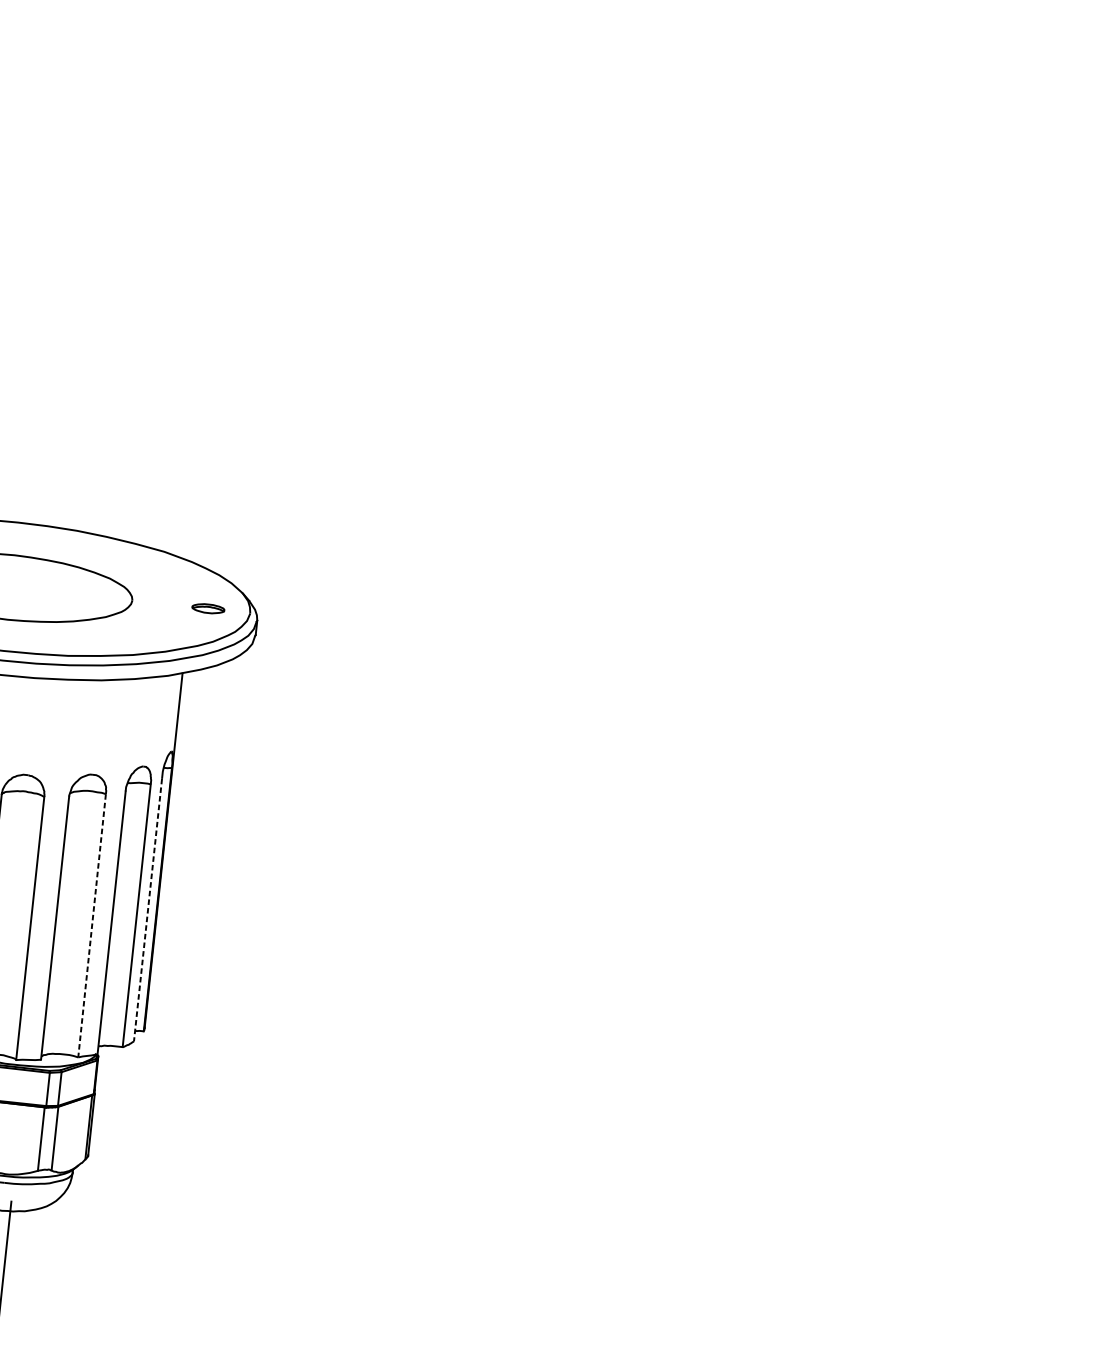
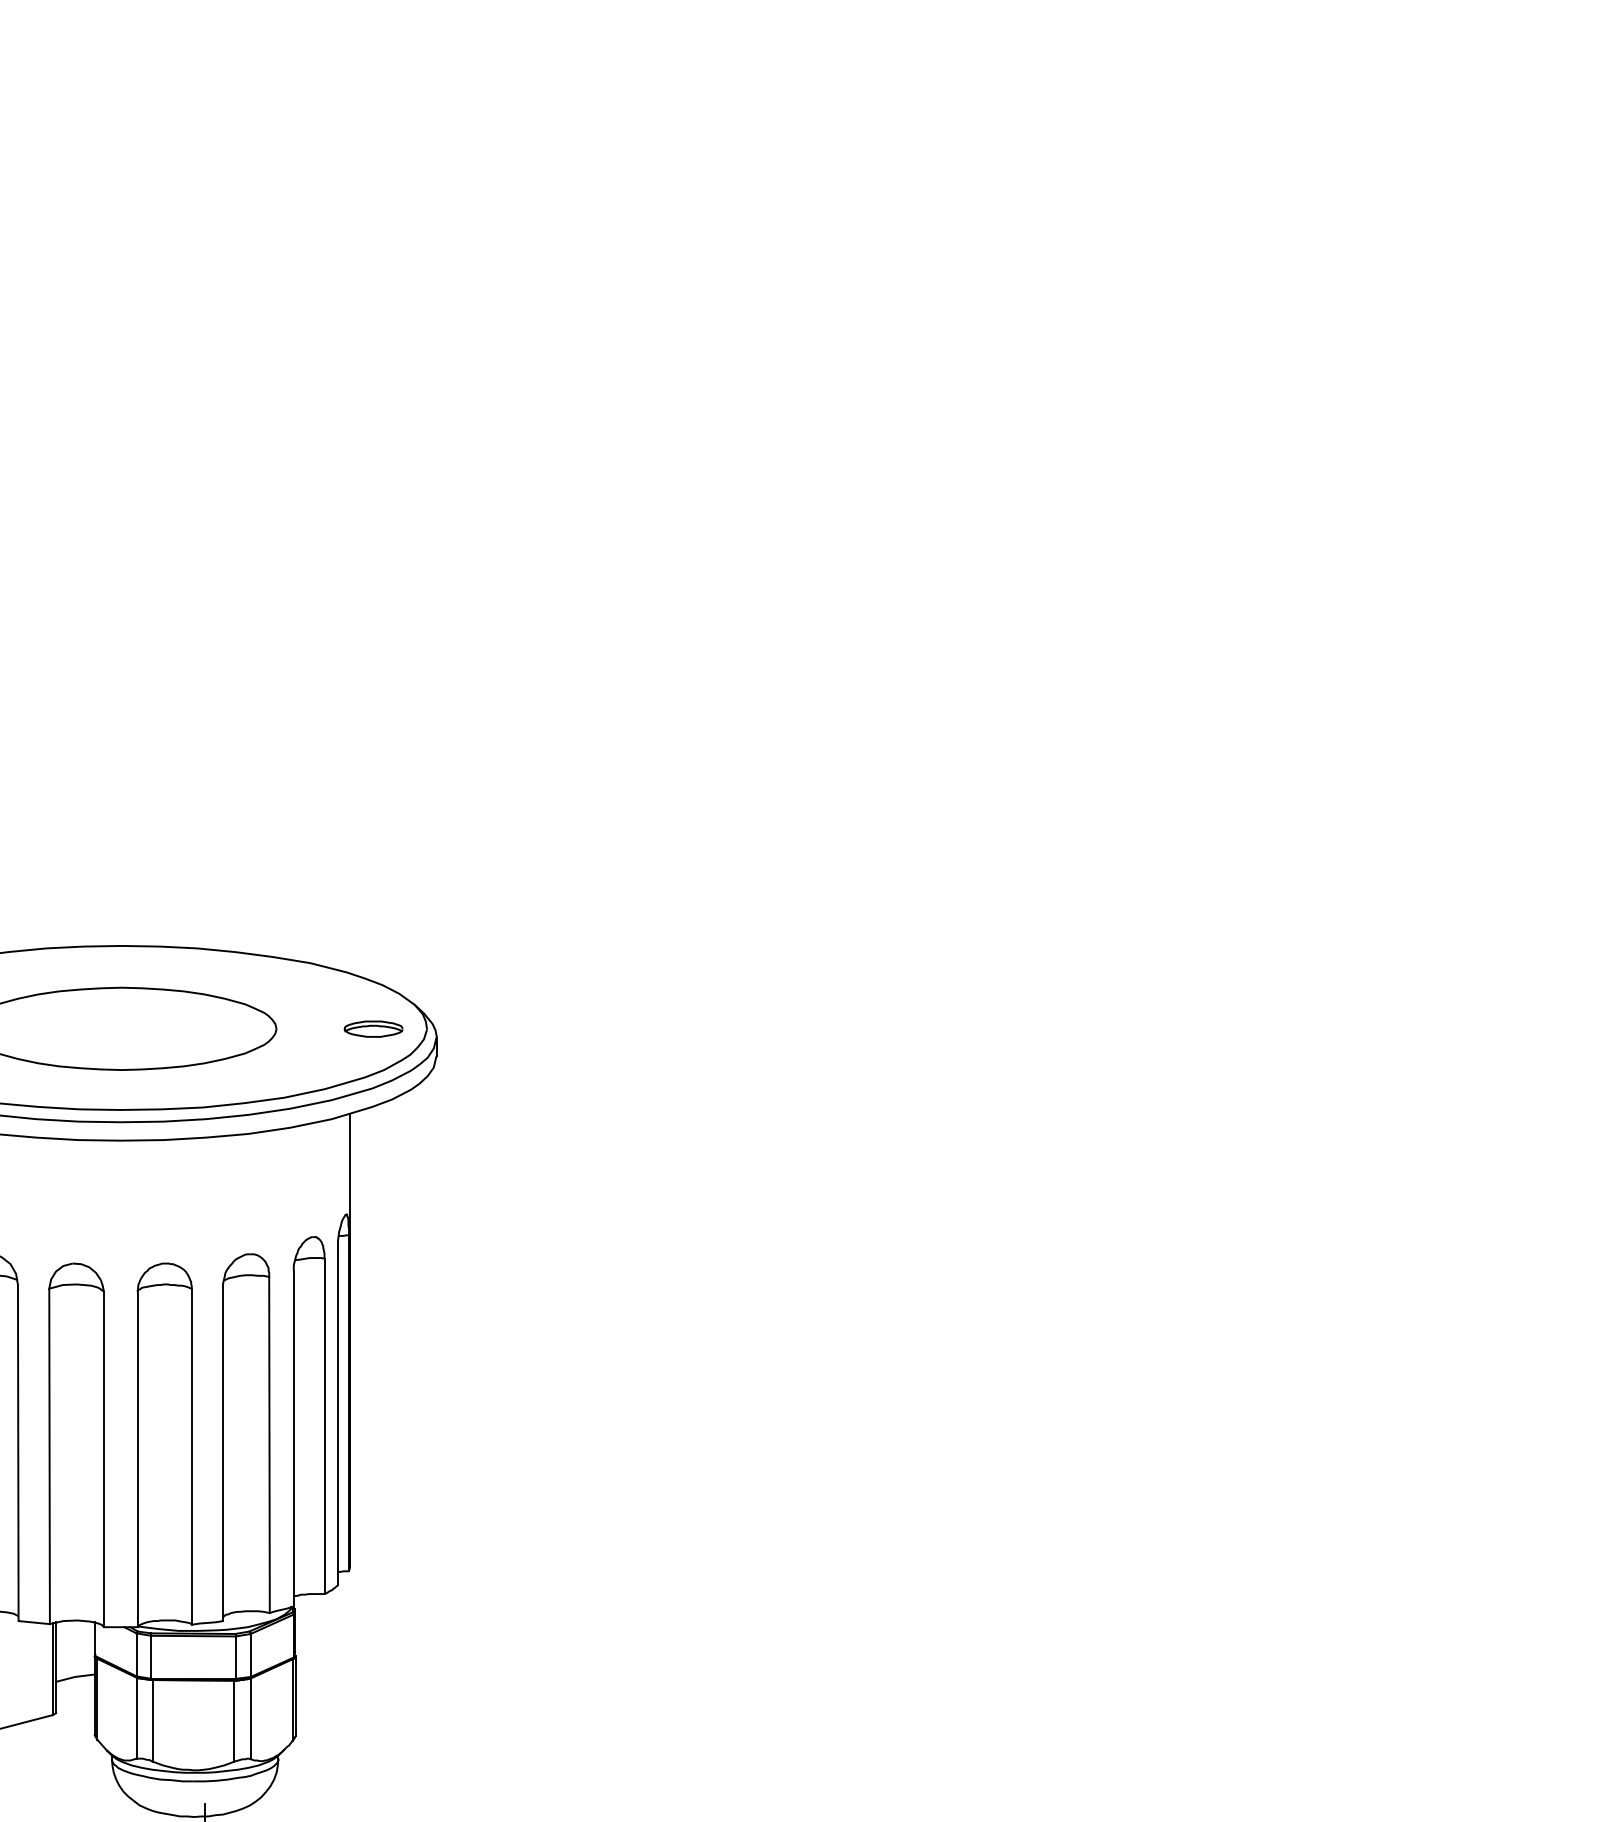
part: (208, 608) -> (373, 1028), size x1.43
line: (148, 910) -> (338, 1417), dashed -> solid
line: (92, 926) -> (269, 1445), dashed -> solid

